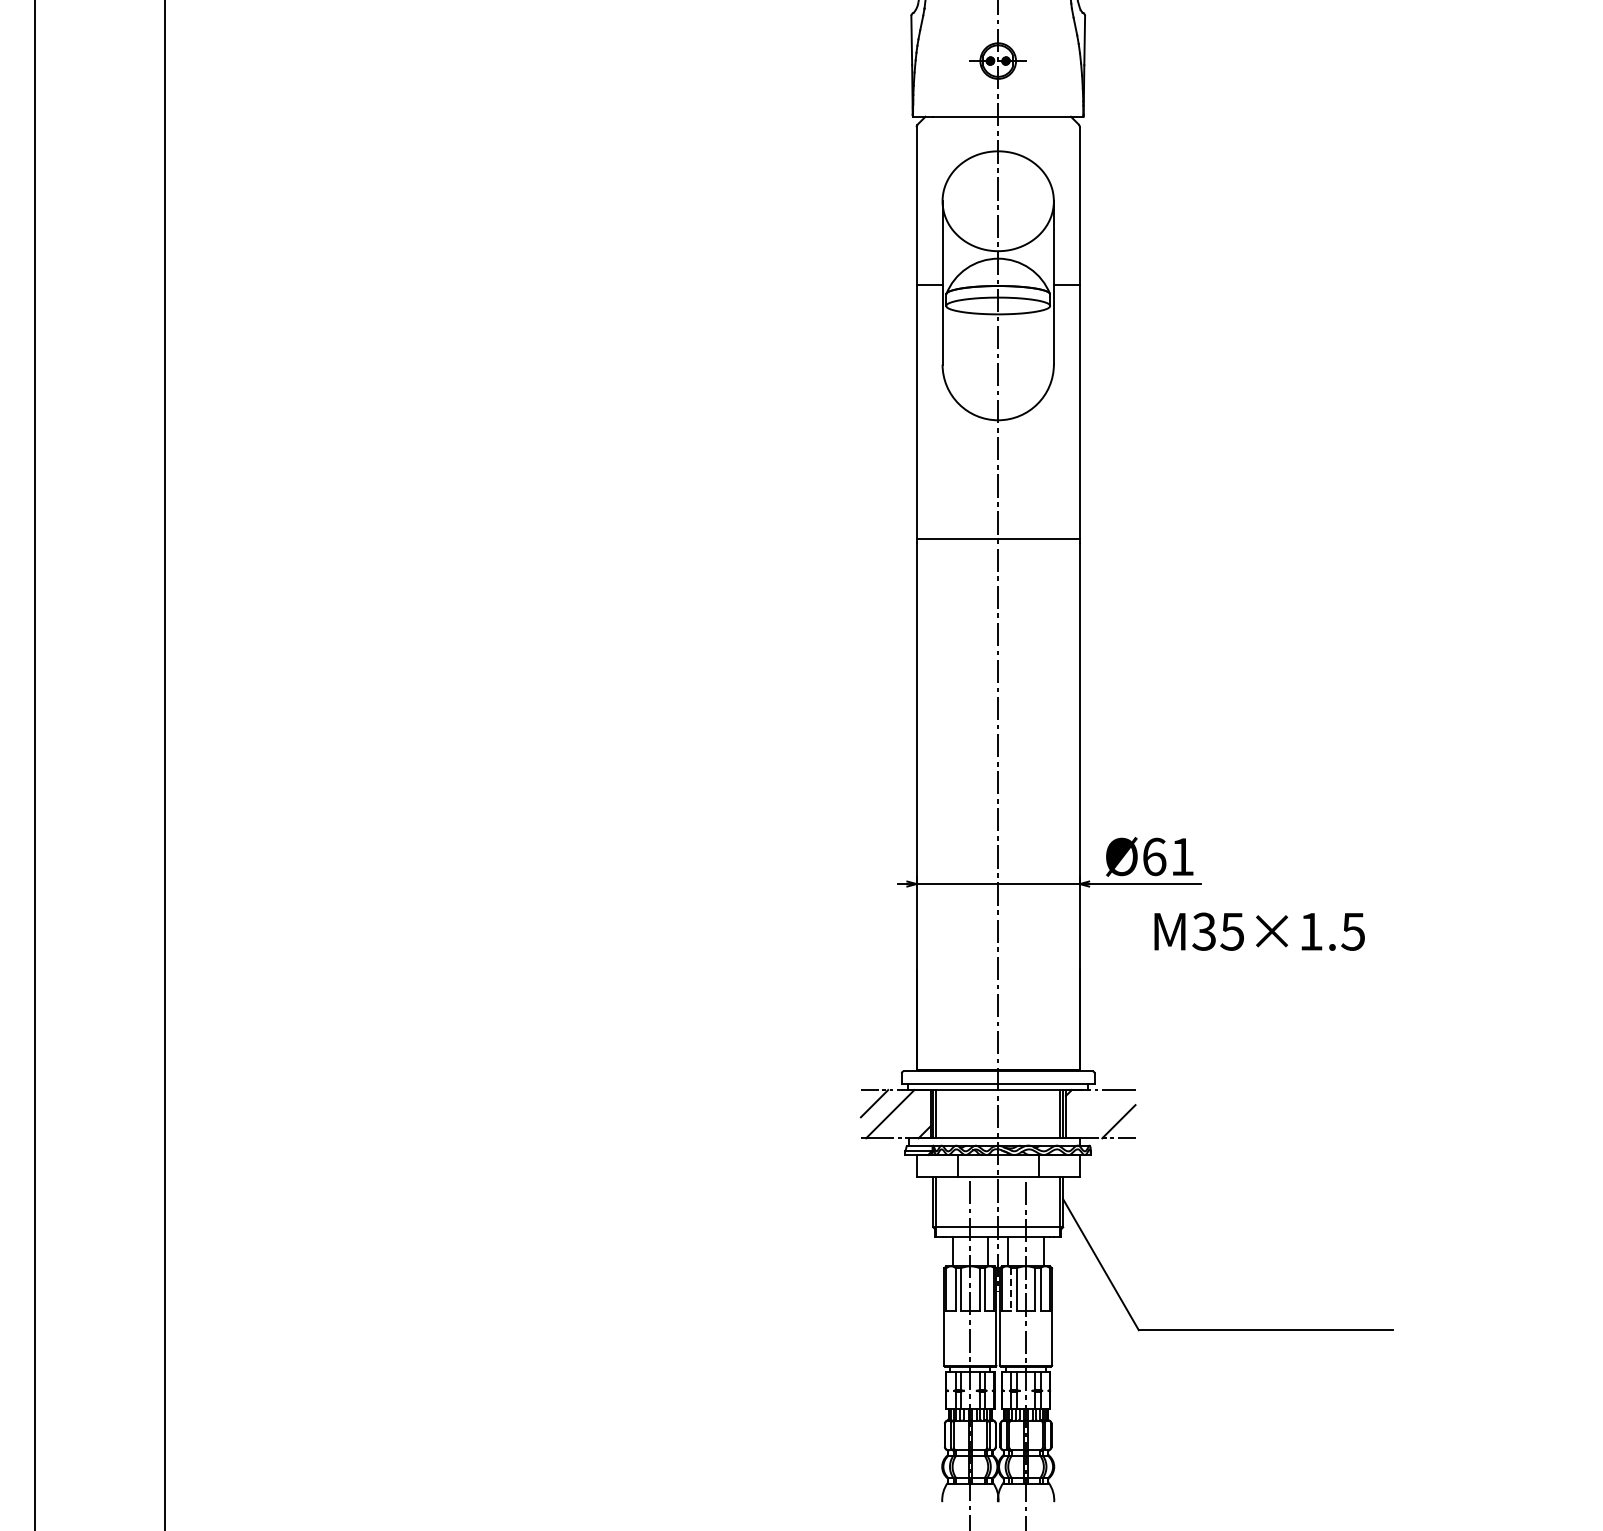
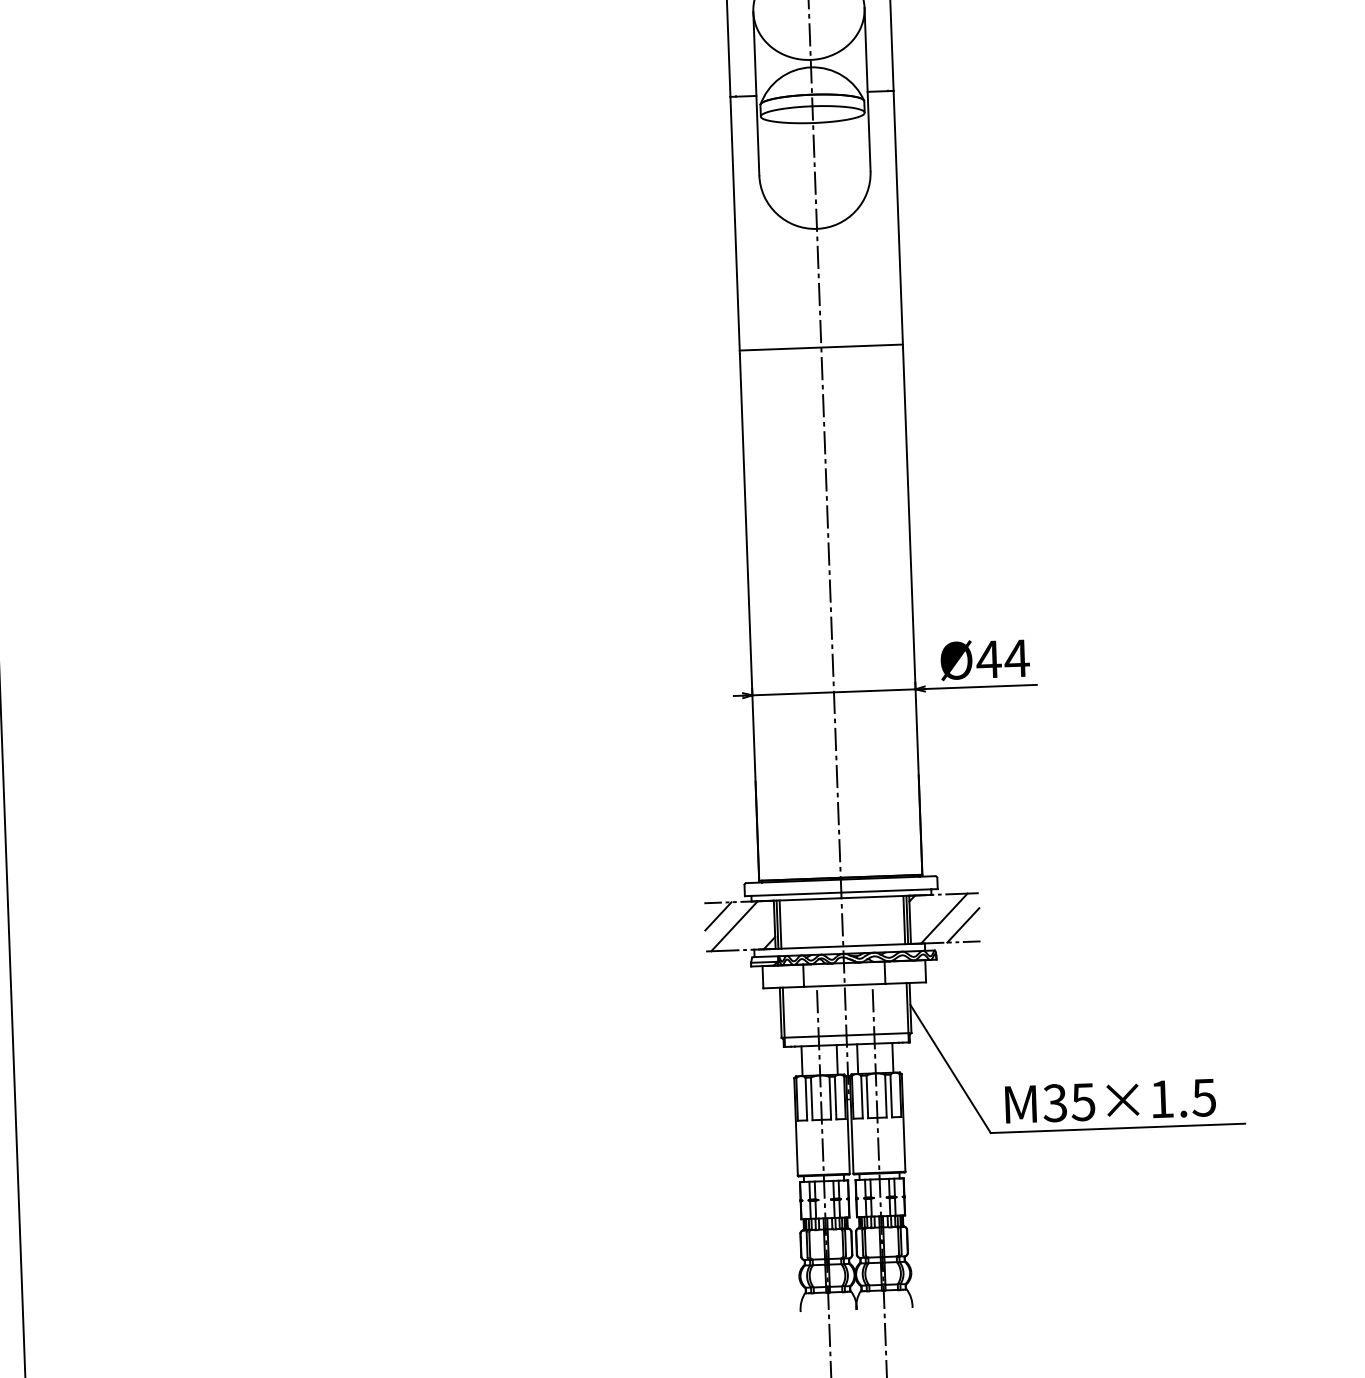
text: (1168, 856) -> (1003, 658), Ø61 -> Ø44
text: (1259, 931) -> (1110, 1100), moved
line: (1100, 1114) -> (944, 918), added
line: (1011, 1290) -> (862, 1098), dashed -> solid

